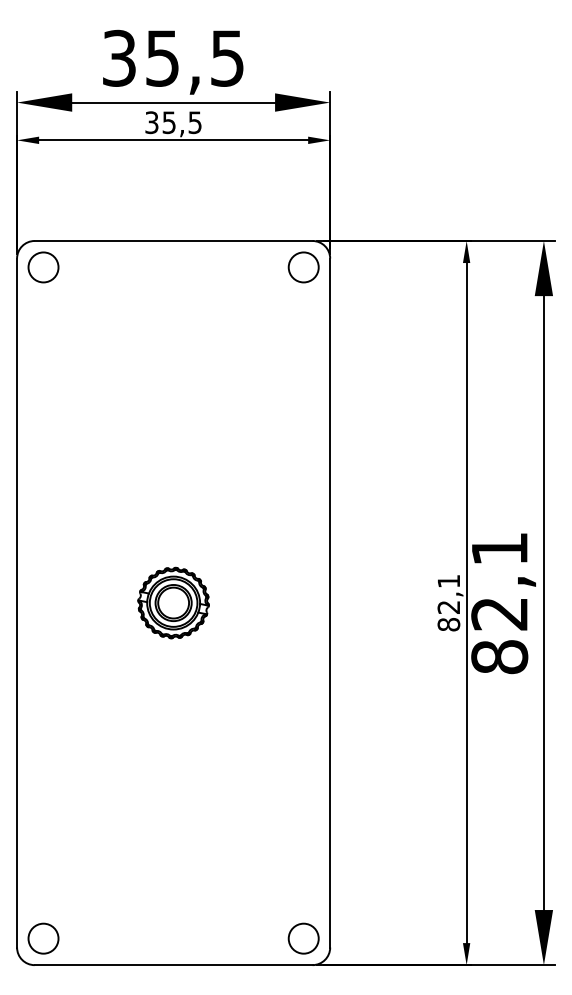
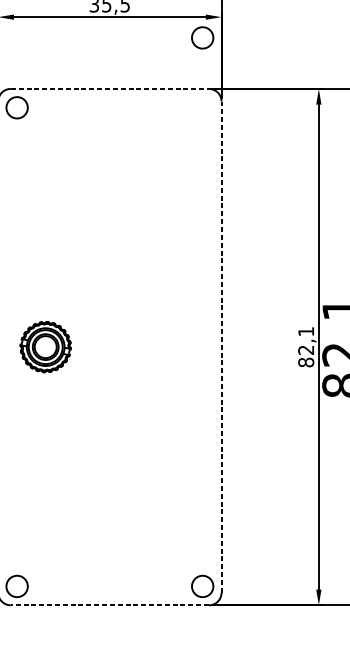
line: (173, 240) -> (109, 88), solid -> dashed
circle: (303, 267) -> (202, 37), moved
part: (173, 602) -> (45, 346), moved
line: (330, 603) -> (221, 347), solid -> dashed
line: (173, 965) -> (109, 605), solid -> dashed

